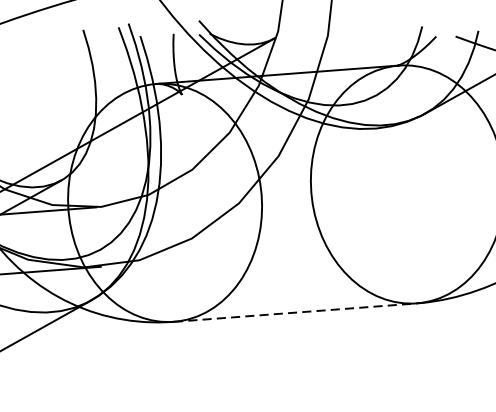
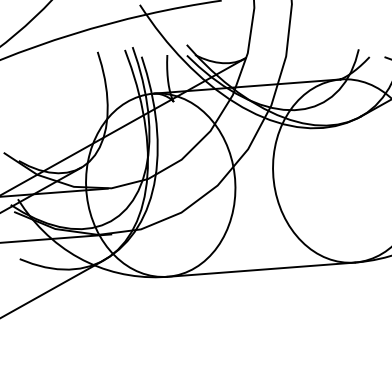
line: (295, 312) -> (261, 269), dashed -> solid

